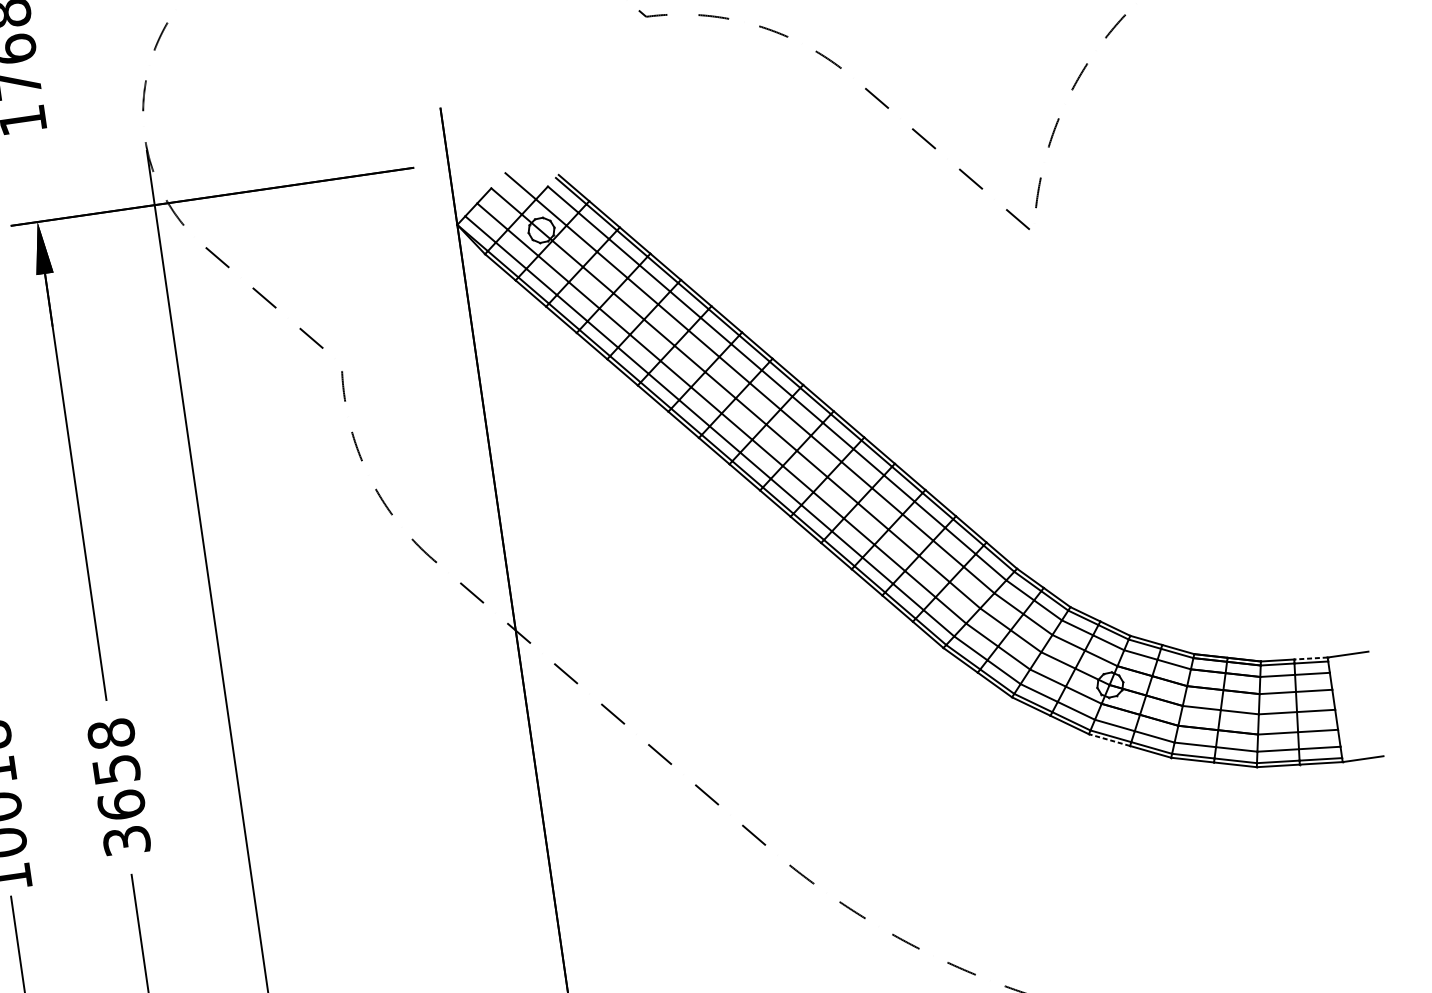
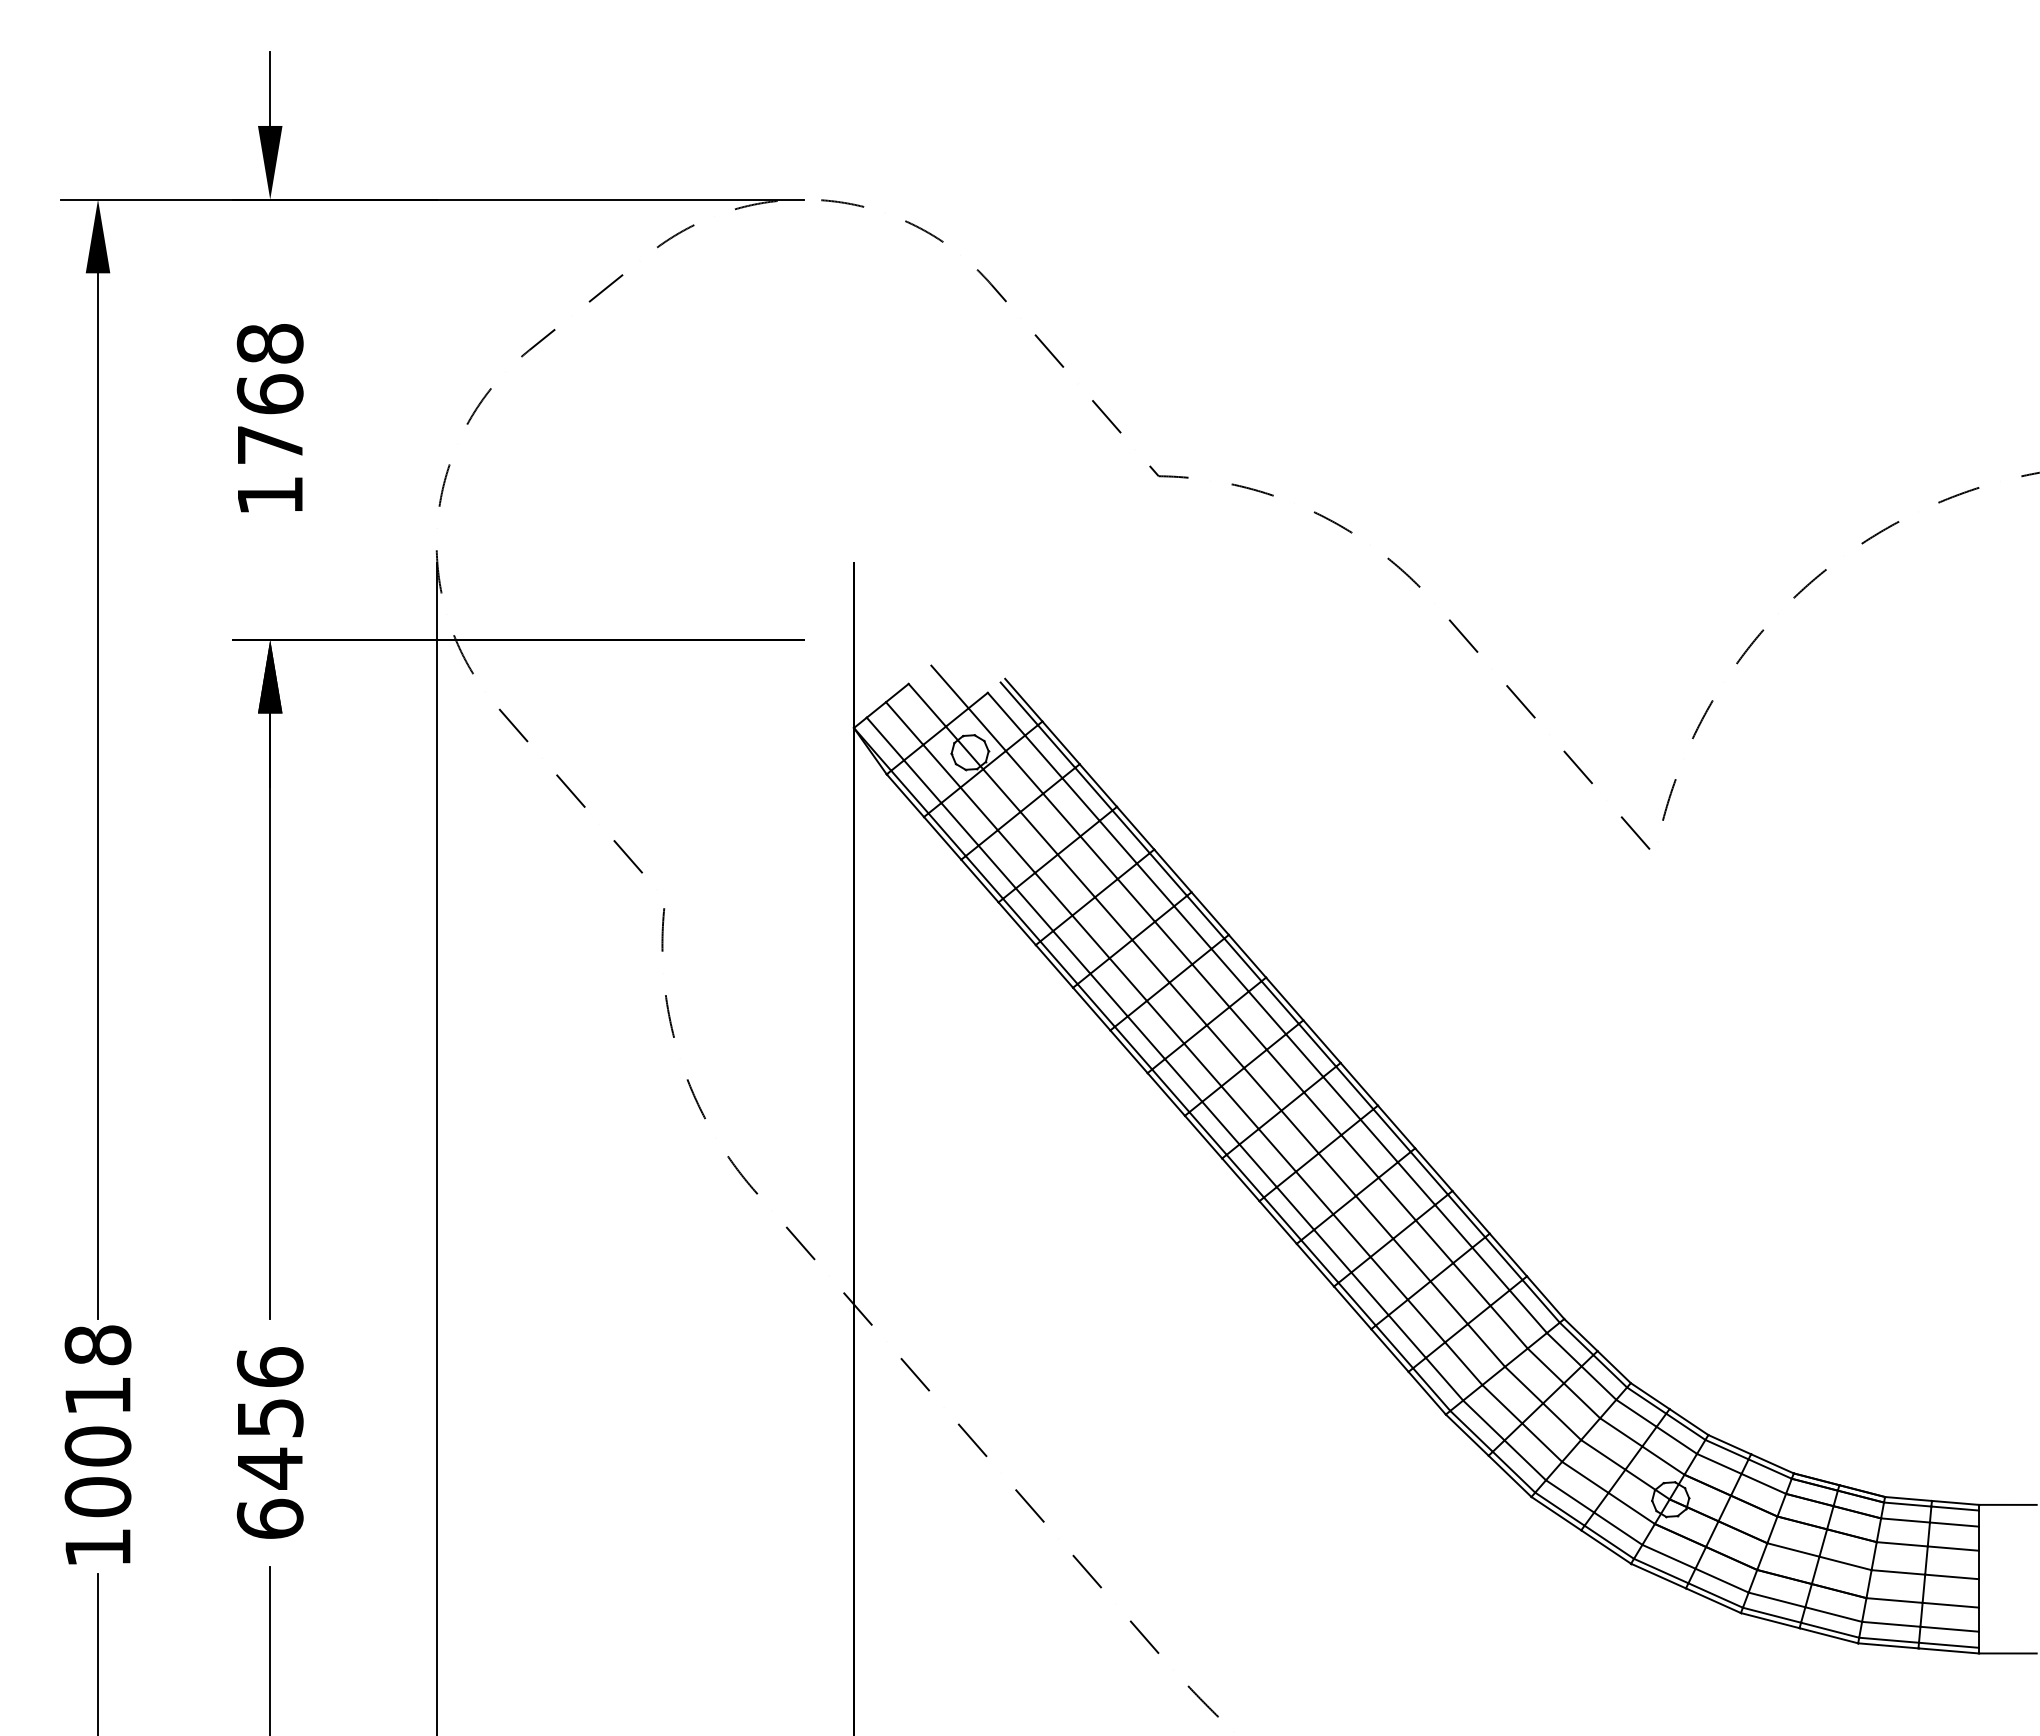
line: (1311, 658) -> (1955, 1502), dashed -> solid
line: (1109, 739) -> (1658, 1575), dashed -> solid
text: (118, 786) -> (269, 1442), 3658 -> 6456

